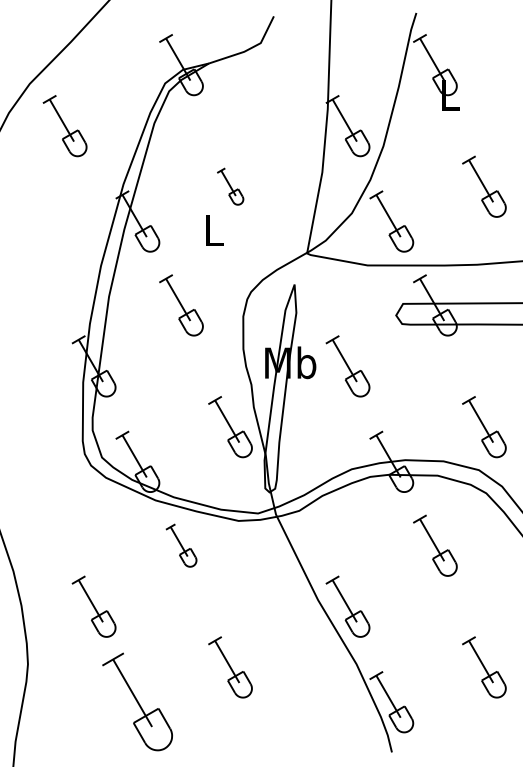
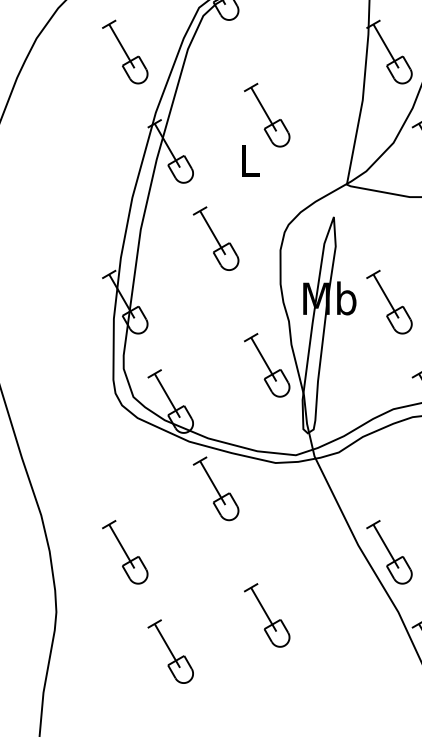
part: (64, 126) -> (124, 52), moved
part: (230, 186) -> (267, 114), size x1.67
part: (181, 545) -> (216, 488), size x1.43
part: (137, 702) -> (170, 651), size x0.62

